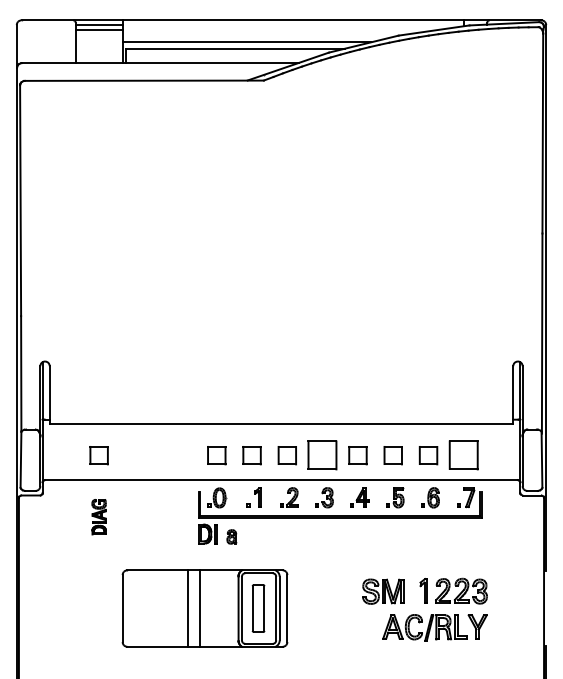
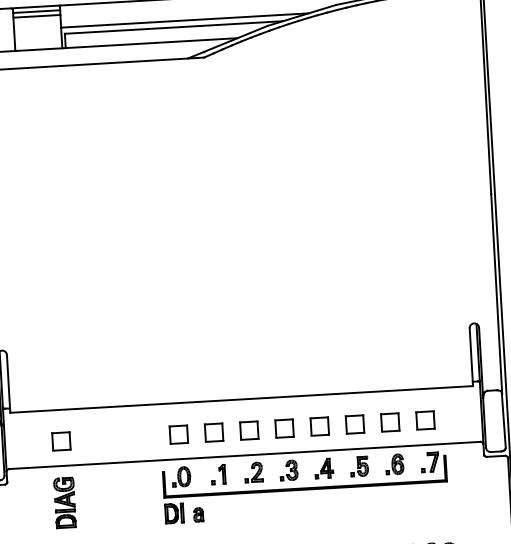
part: (322, 455) -> (284, 428), size x0.62
part: (463, 455) -> (425, 420), size x0.62
part: (98, 516) -> (64, 502), size x1.43

